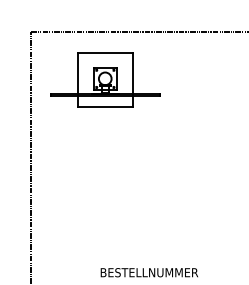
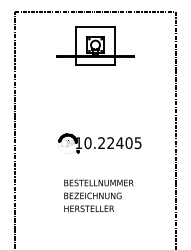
part: (105, 79) -> (95, 45), moved
part: (150, 217) -> (99, 143), added

